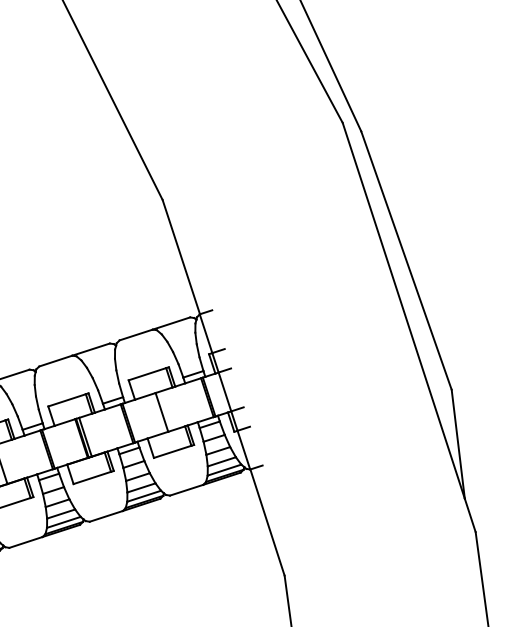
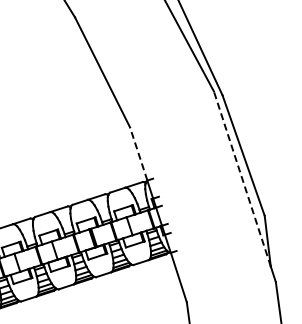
line: (180, 256) -> (138, 153), solid -> dashed
line: (404, 309) -> (242, 178), solid -> dashed

